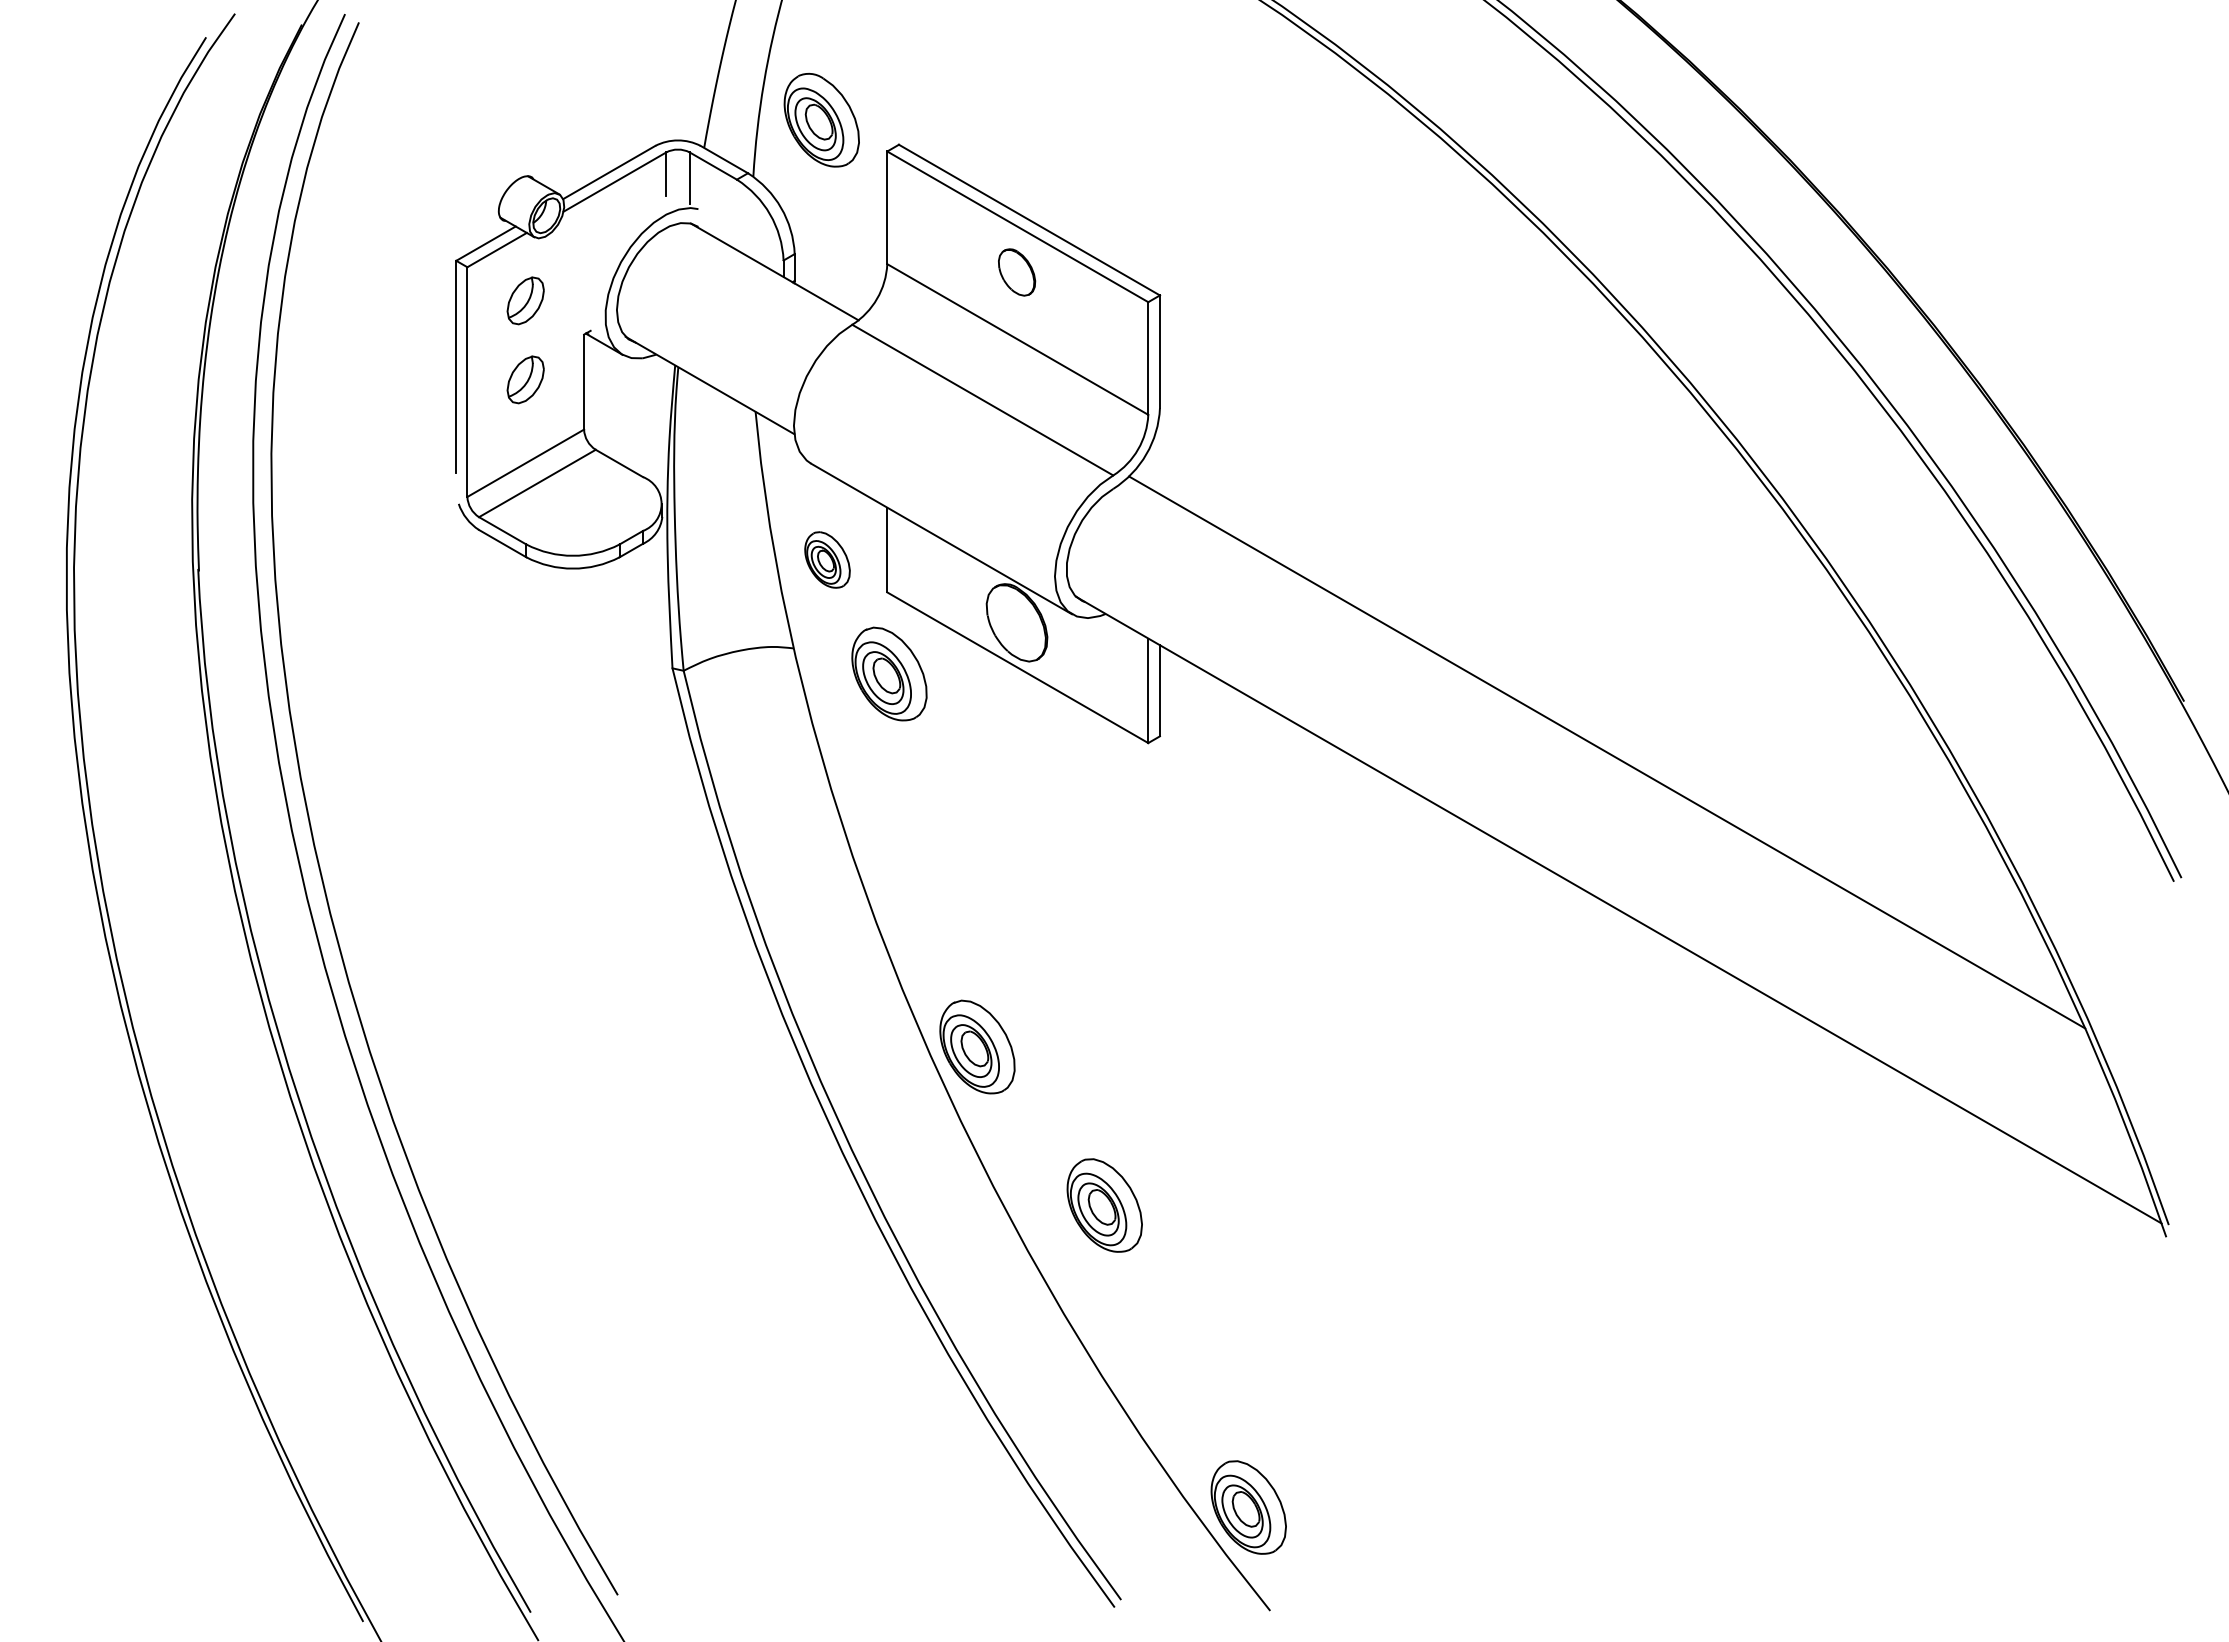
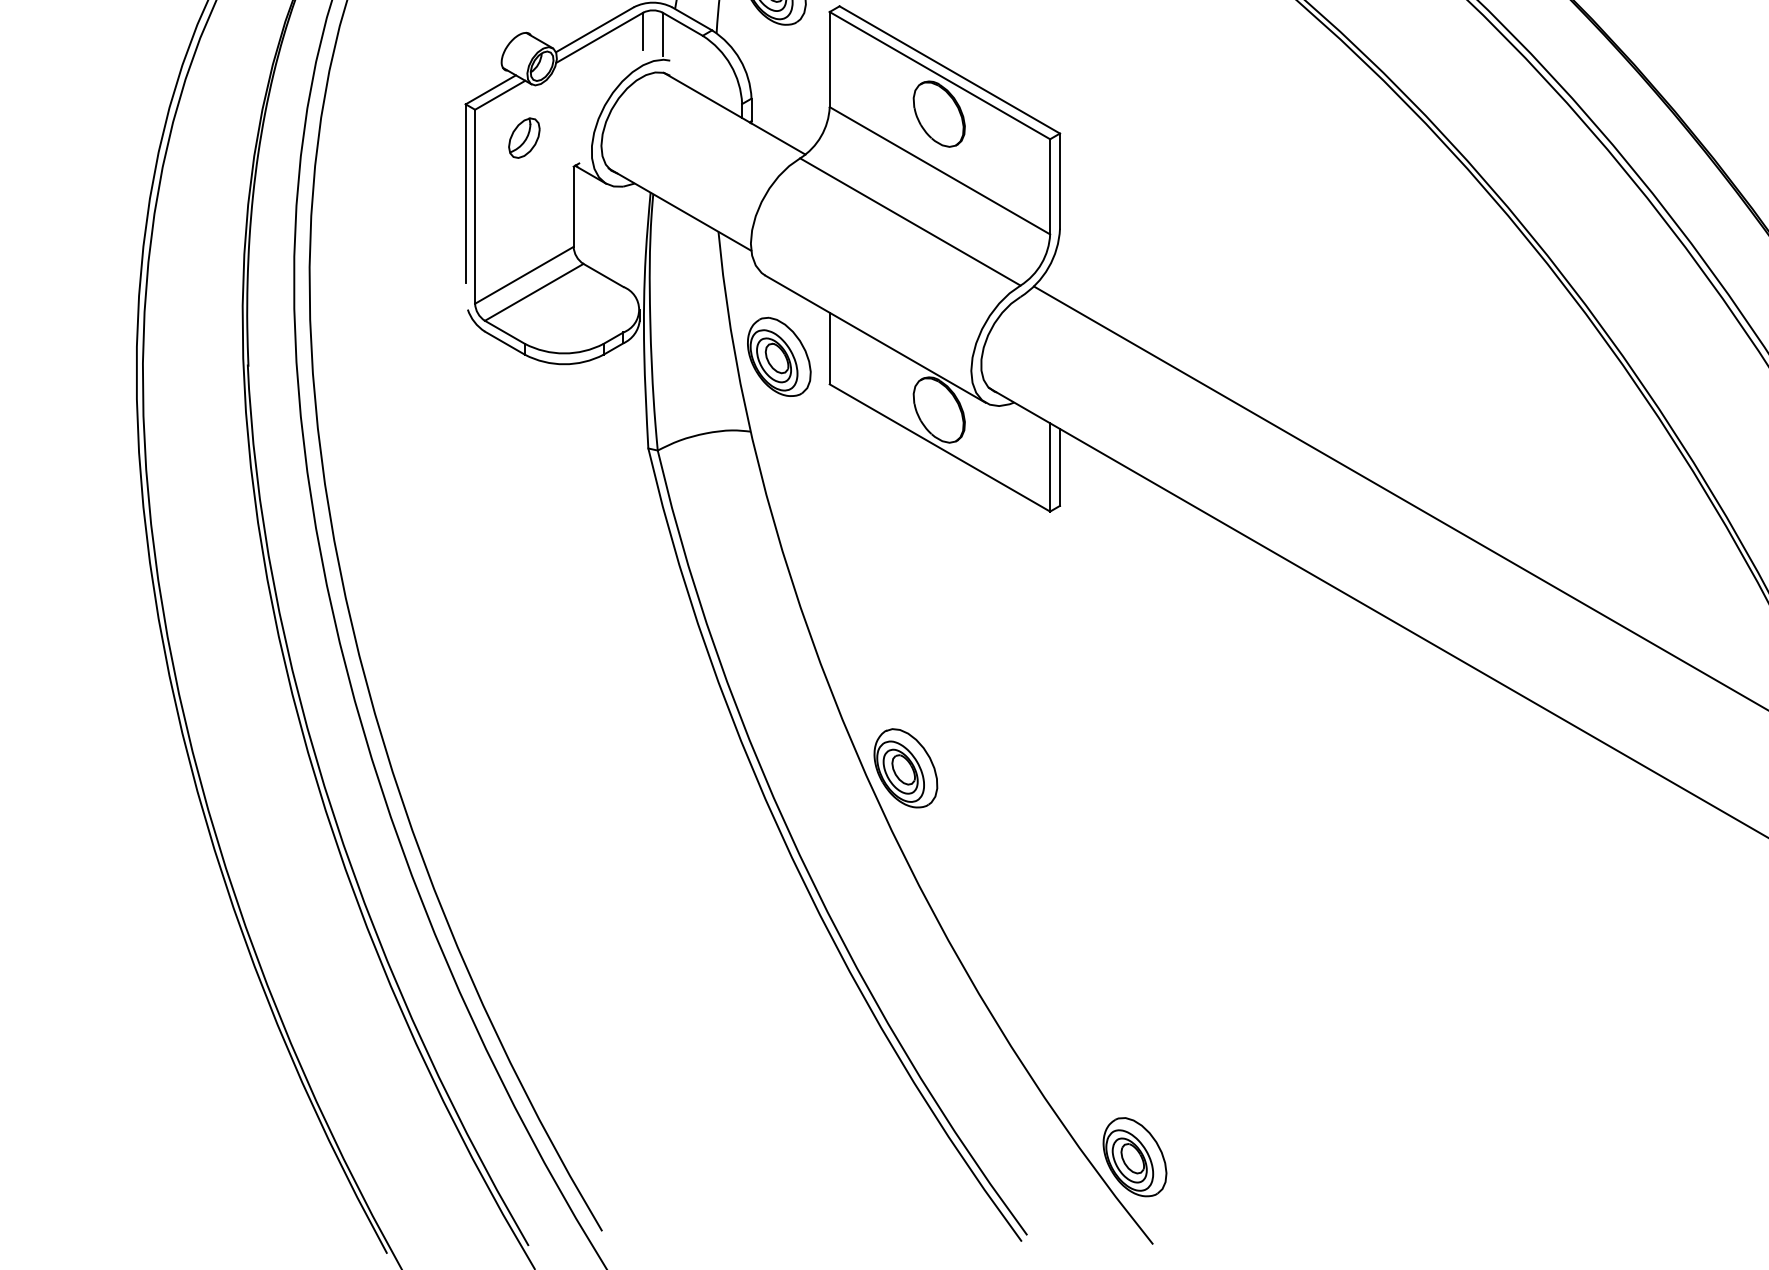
part: (1016, 272) -> (938, 114), size x1.67
part: (525, 379) -> (524, 204), removed
part: (827, 559) -> (779, 356), size x1.67
part: (889, 673) -> (831, 452), removed
part: (1104, 1205) -> (1013, 902), removed

